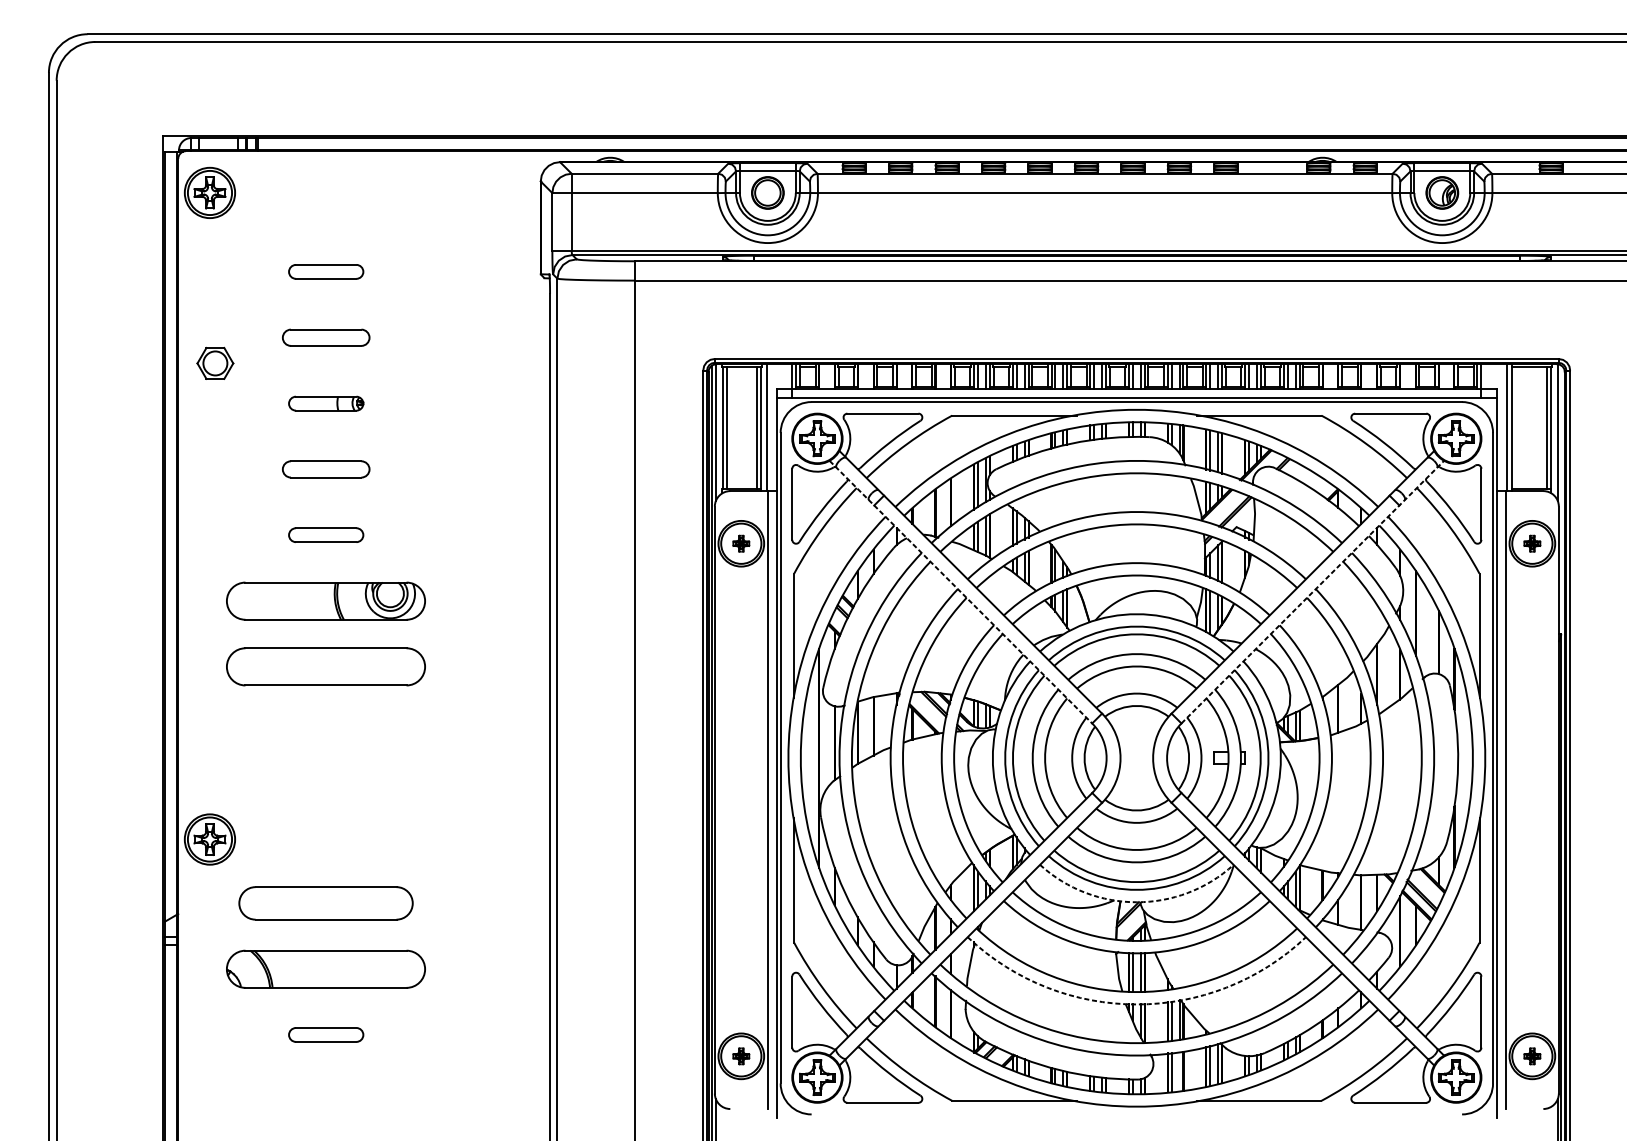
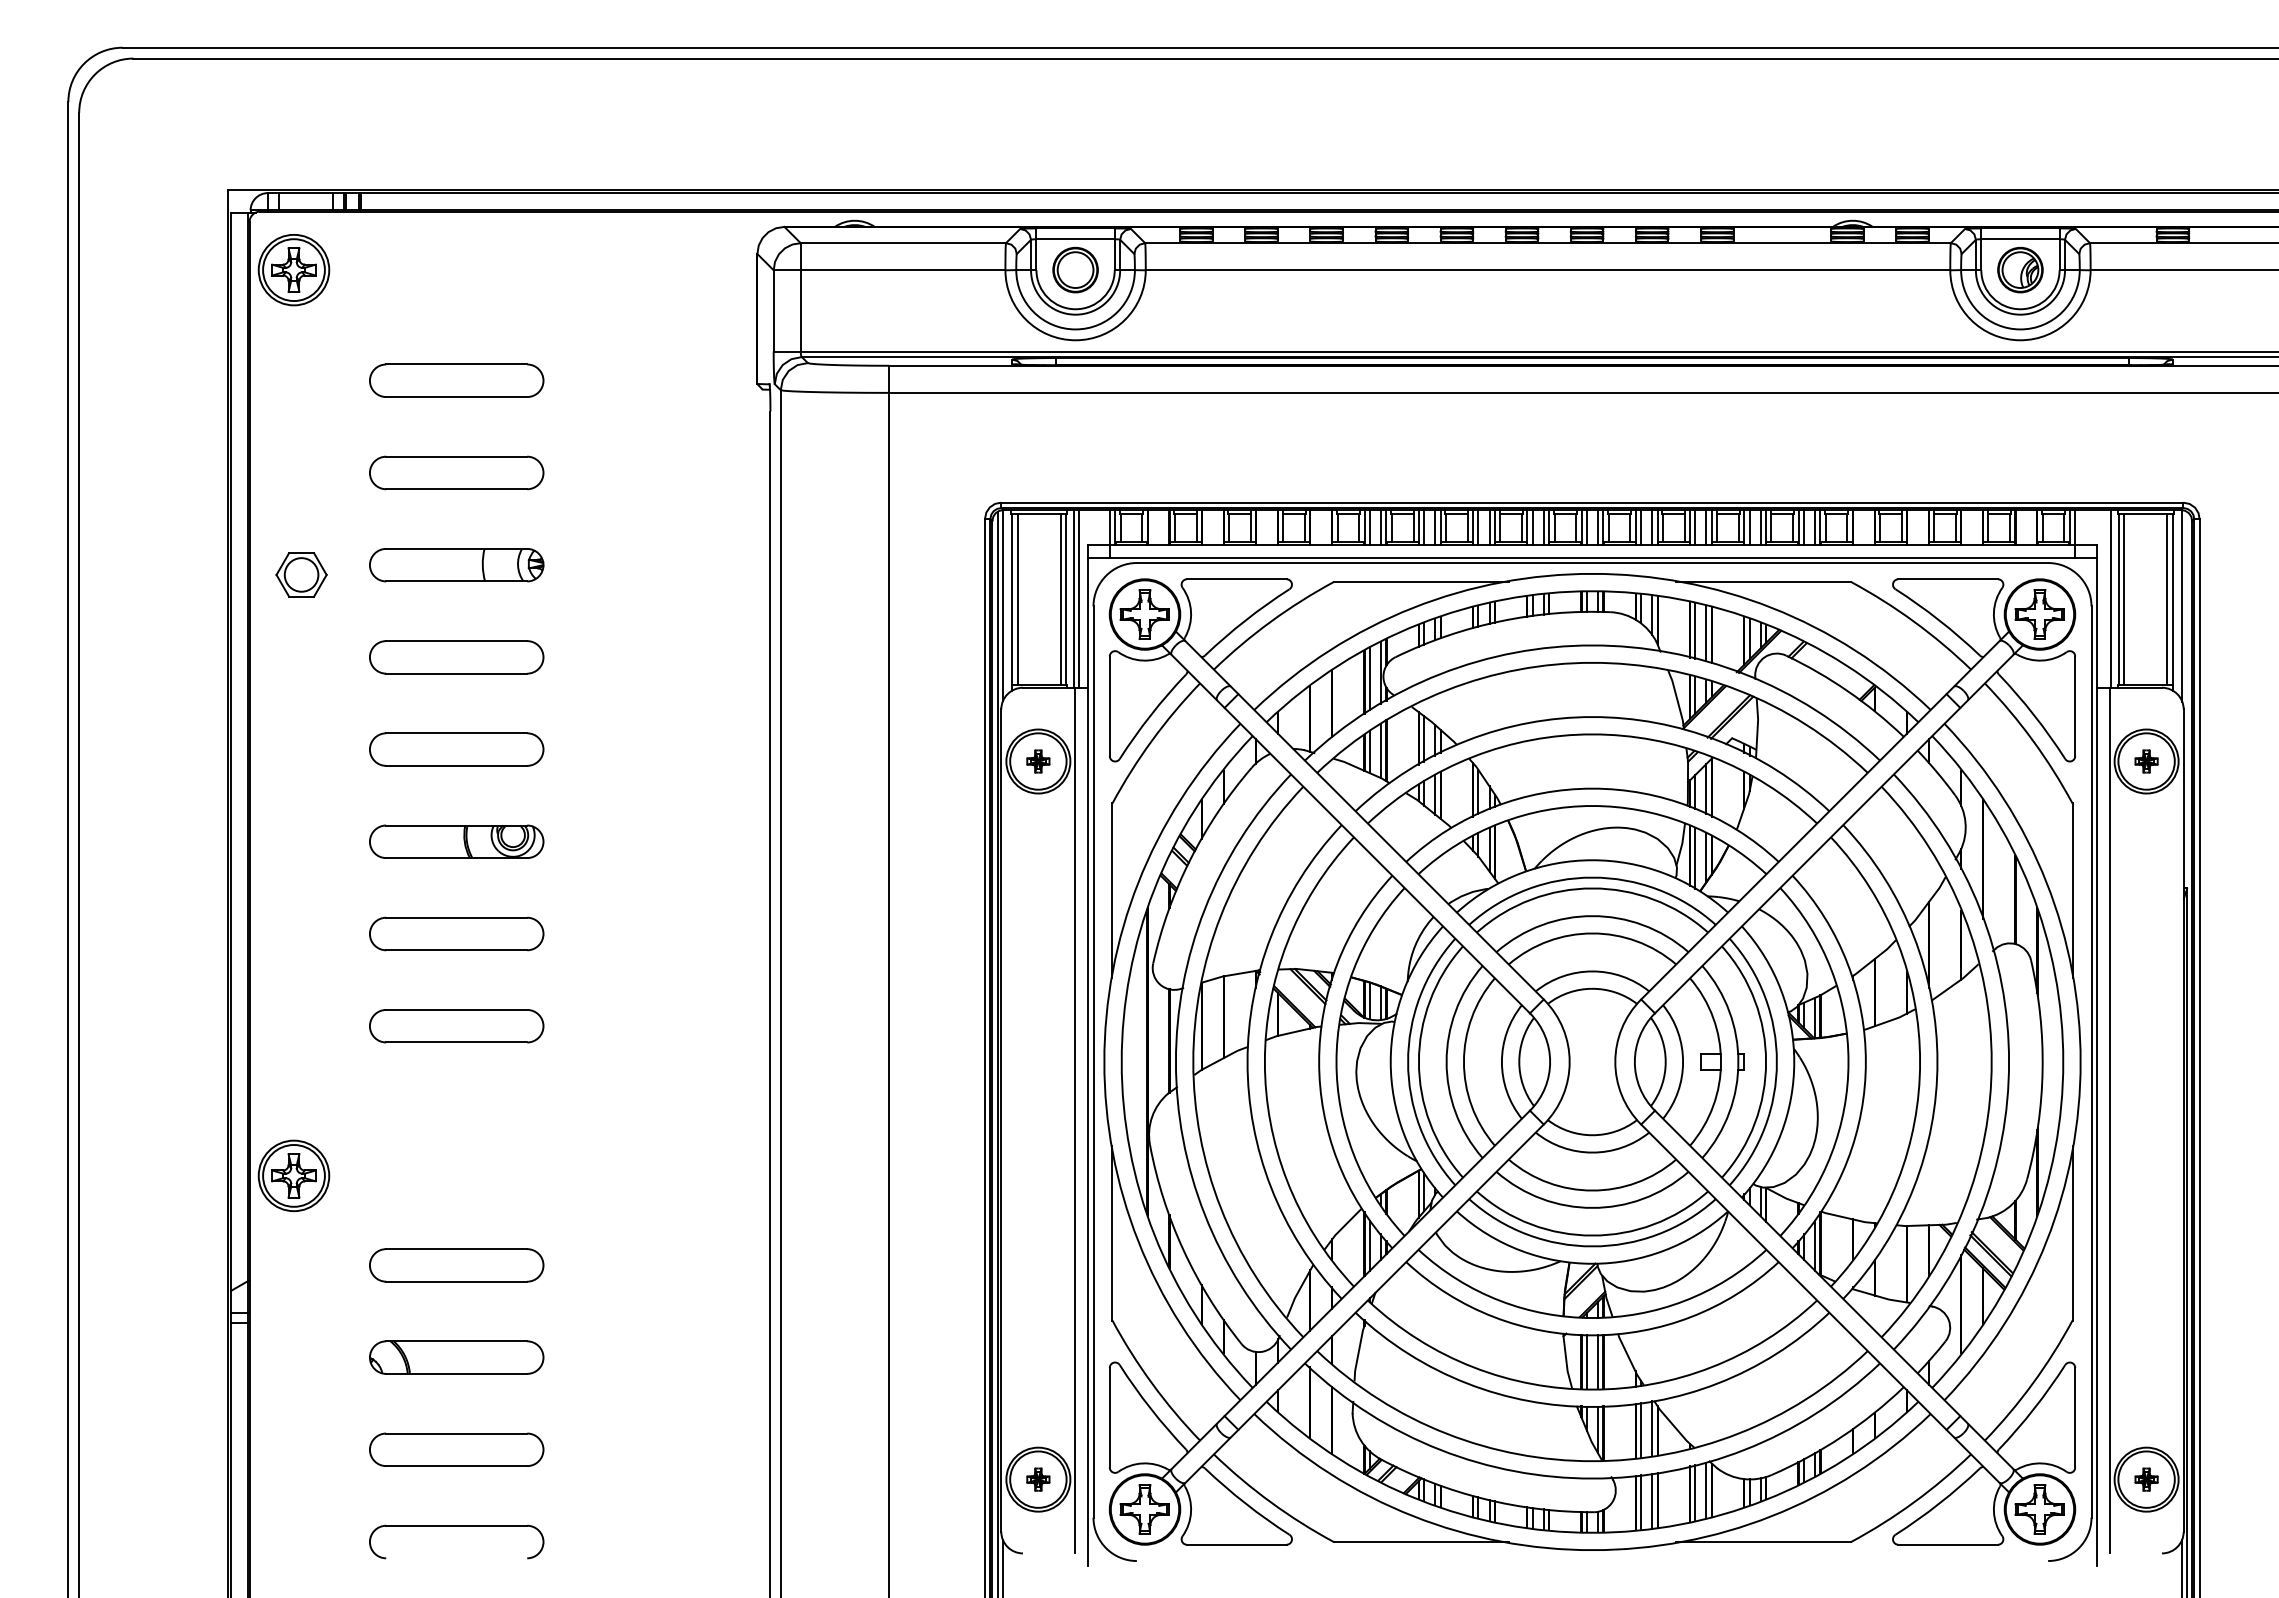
part: (325, 271) -> (456, 380), size x1.67
part: (325, 337) -> (456, 472), size x1.43
part: (215, 363) -> (301, 574), moved
part: (325, 403) -> (456, 565), size x1.67
line: (770, 427) -> (1079, 598), added
line: (1516, 428) -> (2124, 599), added
part: (325, 469) -> (456, 657), size x1.43
part: (325, 535) -> (456, 749), size x1.67
line: (1313, 591) -> (1839, 828), dashed -> solid
line: (961, 592) -> (1346, 829), dashed -> solid
part: (325, 600) -> (456, 841), size x0.62
part: (325, 666) -> (456, 933), size x0.62
part: (325, 732) -> (456, 1026), added
arc: (1136, 902) -> (1592, 1263), dashed -> solid
part: (325, 903) -> (456, 1265), size x0.71
part: (325, 969) -> (456, 1357), size x0.62
arc: (1136, 1004) -> (1592, 1406), dashed -> solid
part: (325, 1034) -> (456, 1449), size x1.67
line: (1179, 1071) -> (1652, 1501), added
part: (325, 1089) -> (456, 1526), added

